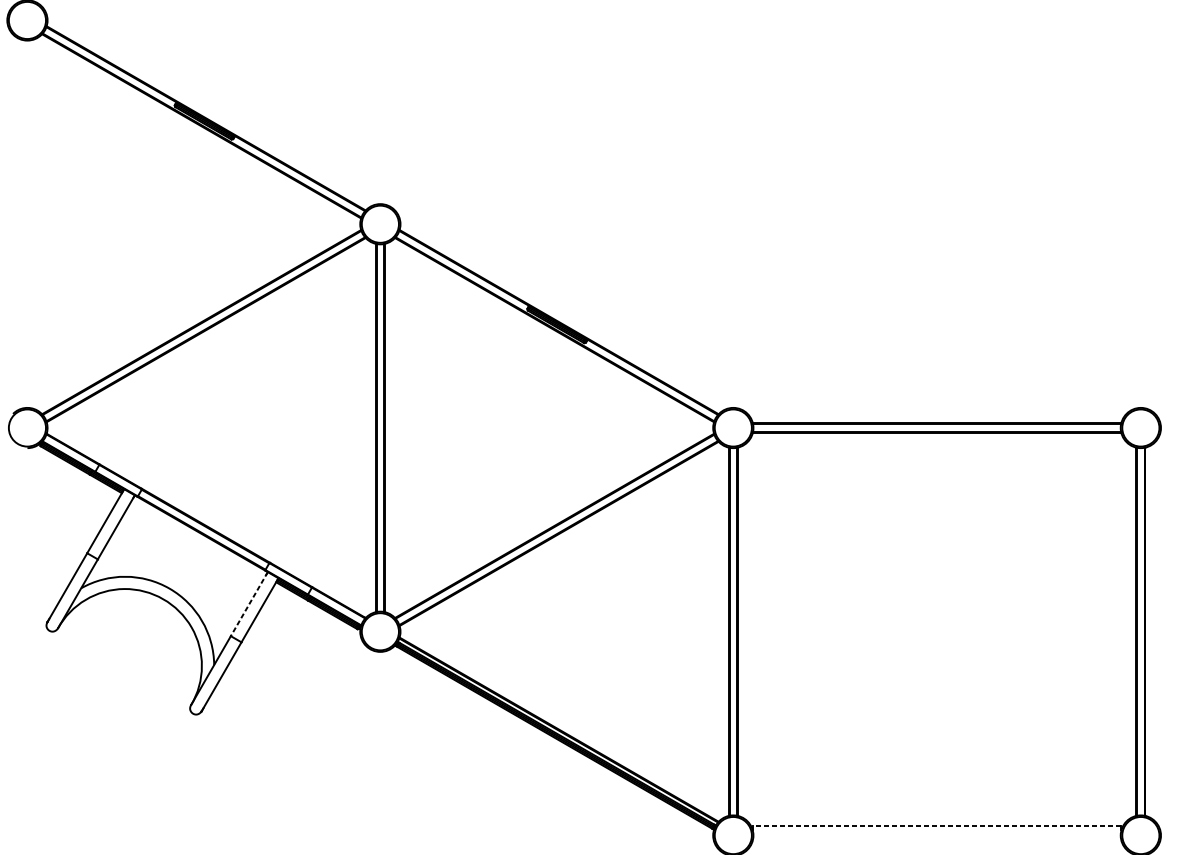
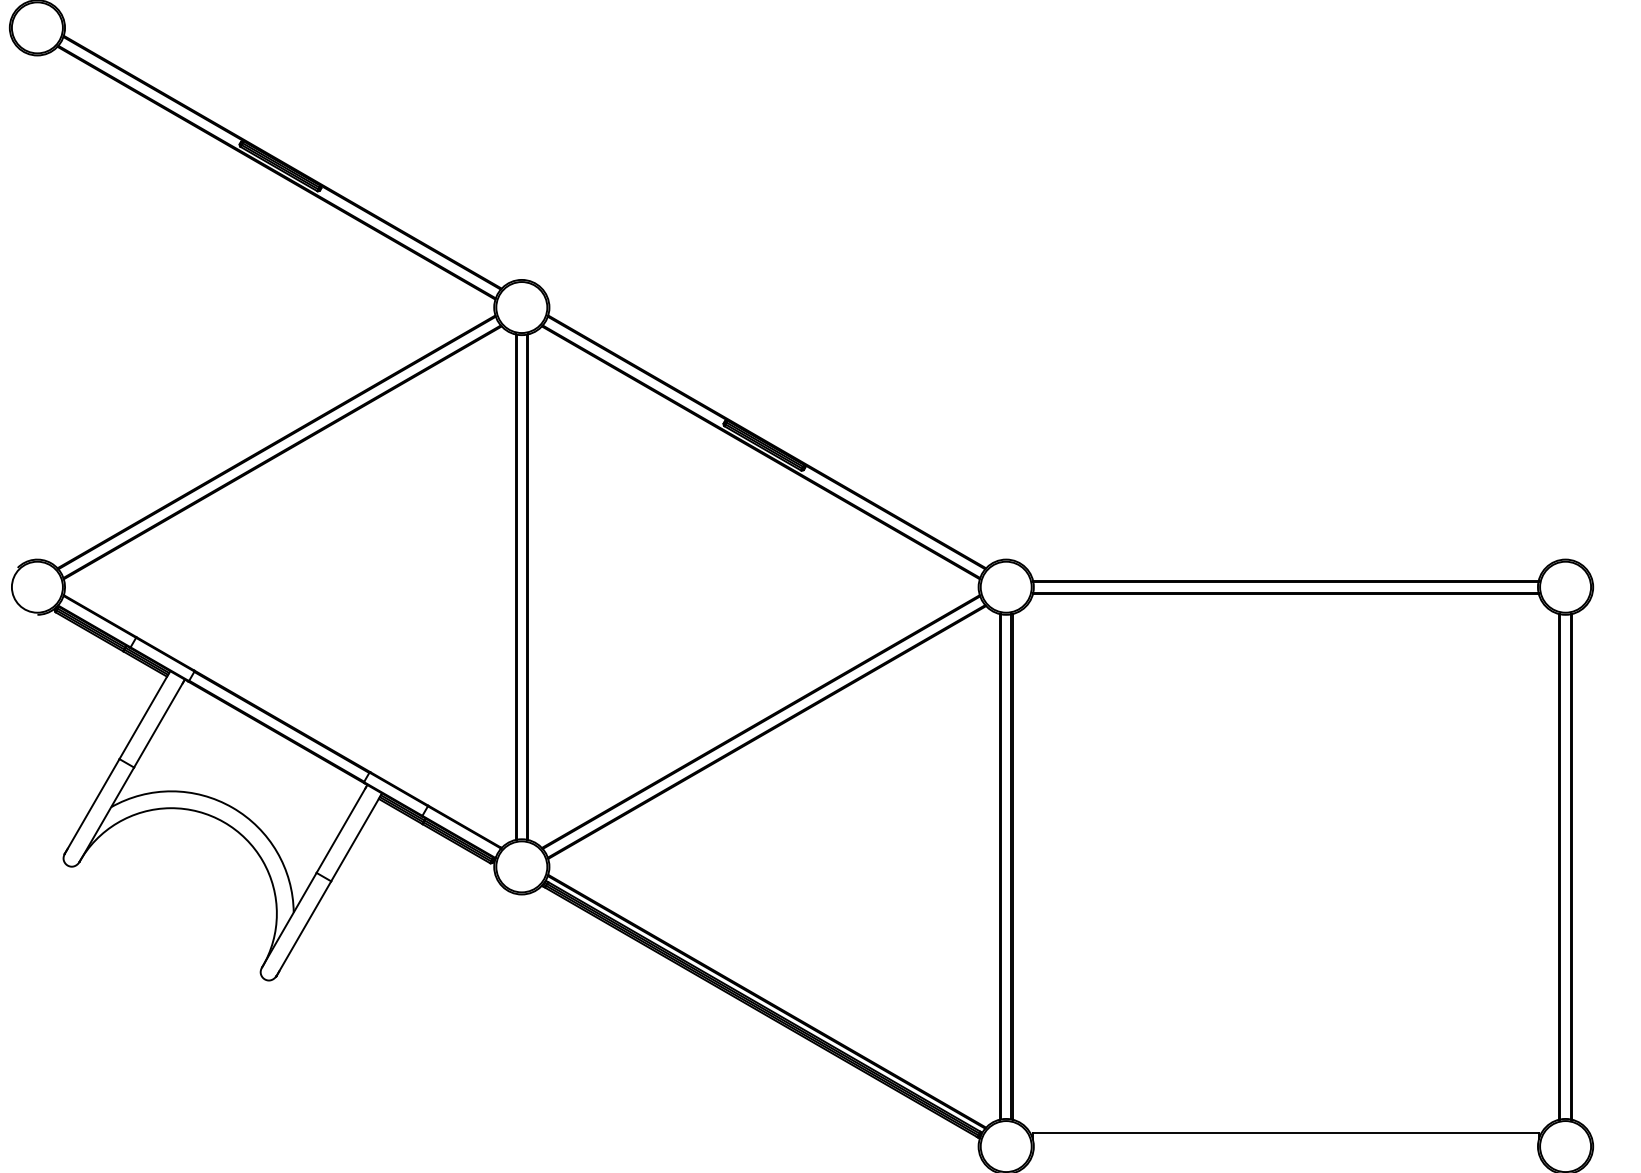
line: (249, 603) -> (342, 828), dashed -> solid
line: (936, 826) -> (1285, 1133), dashed -> solid

